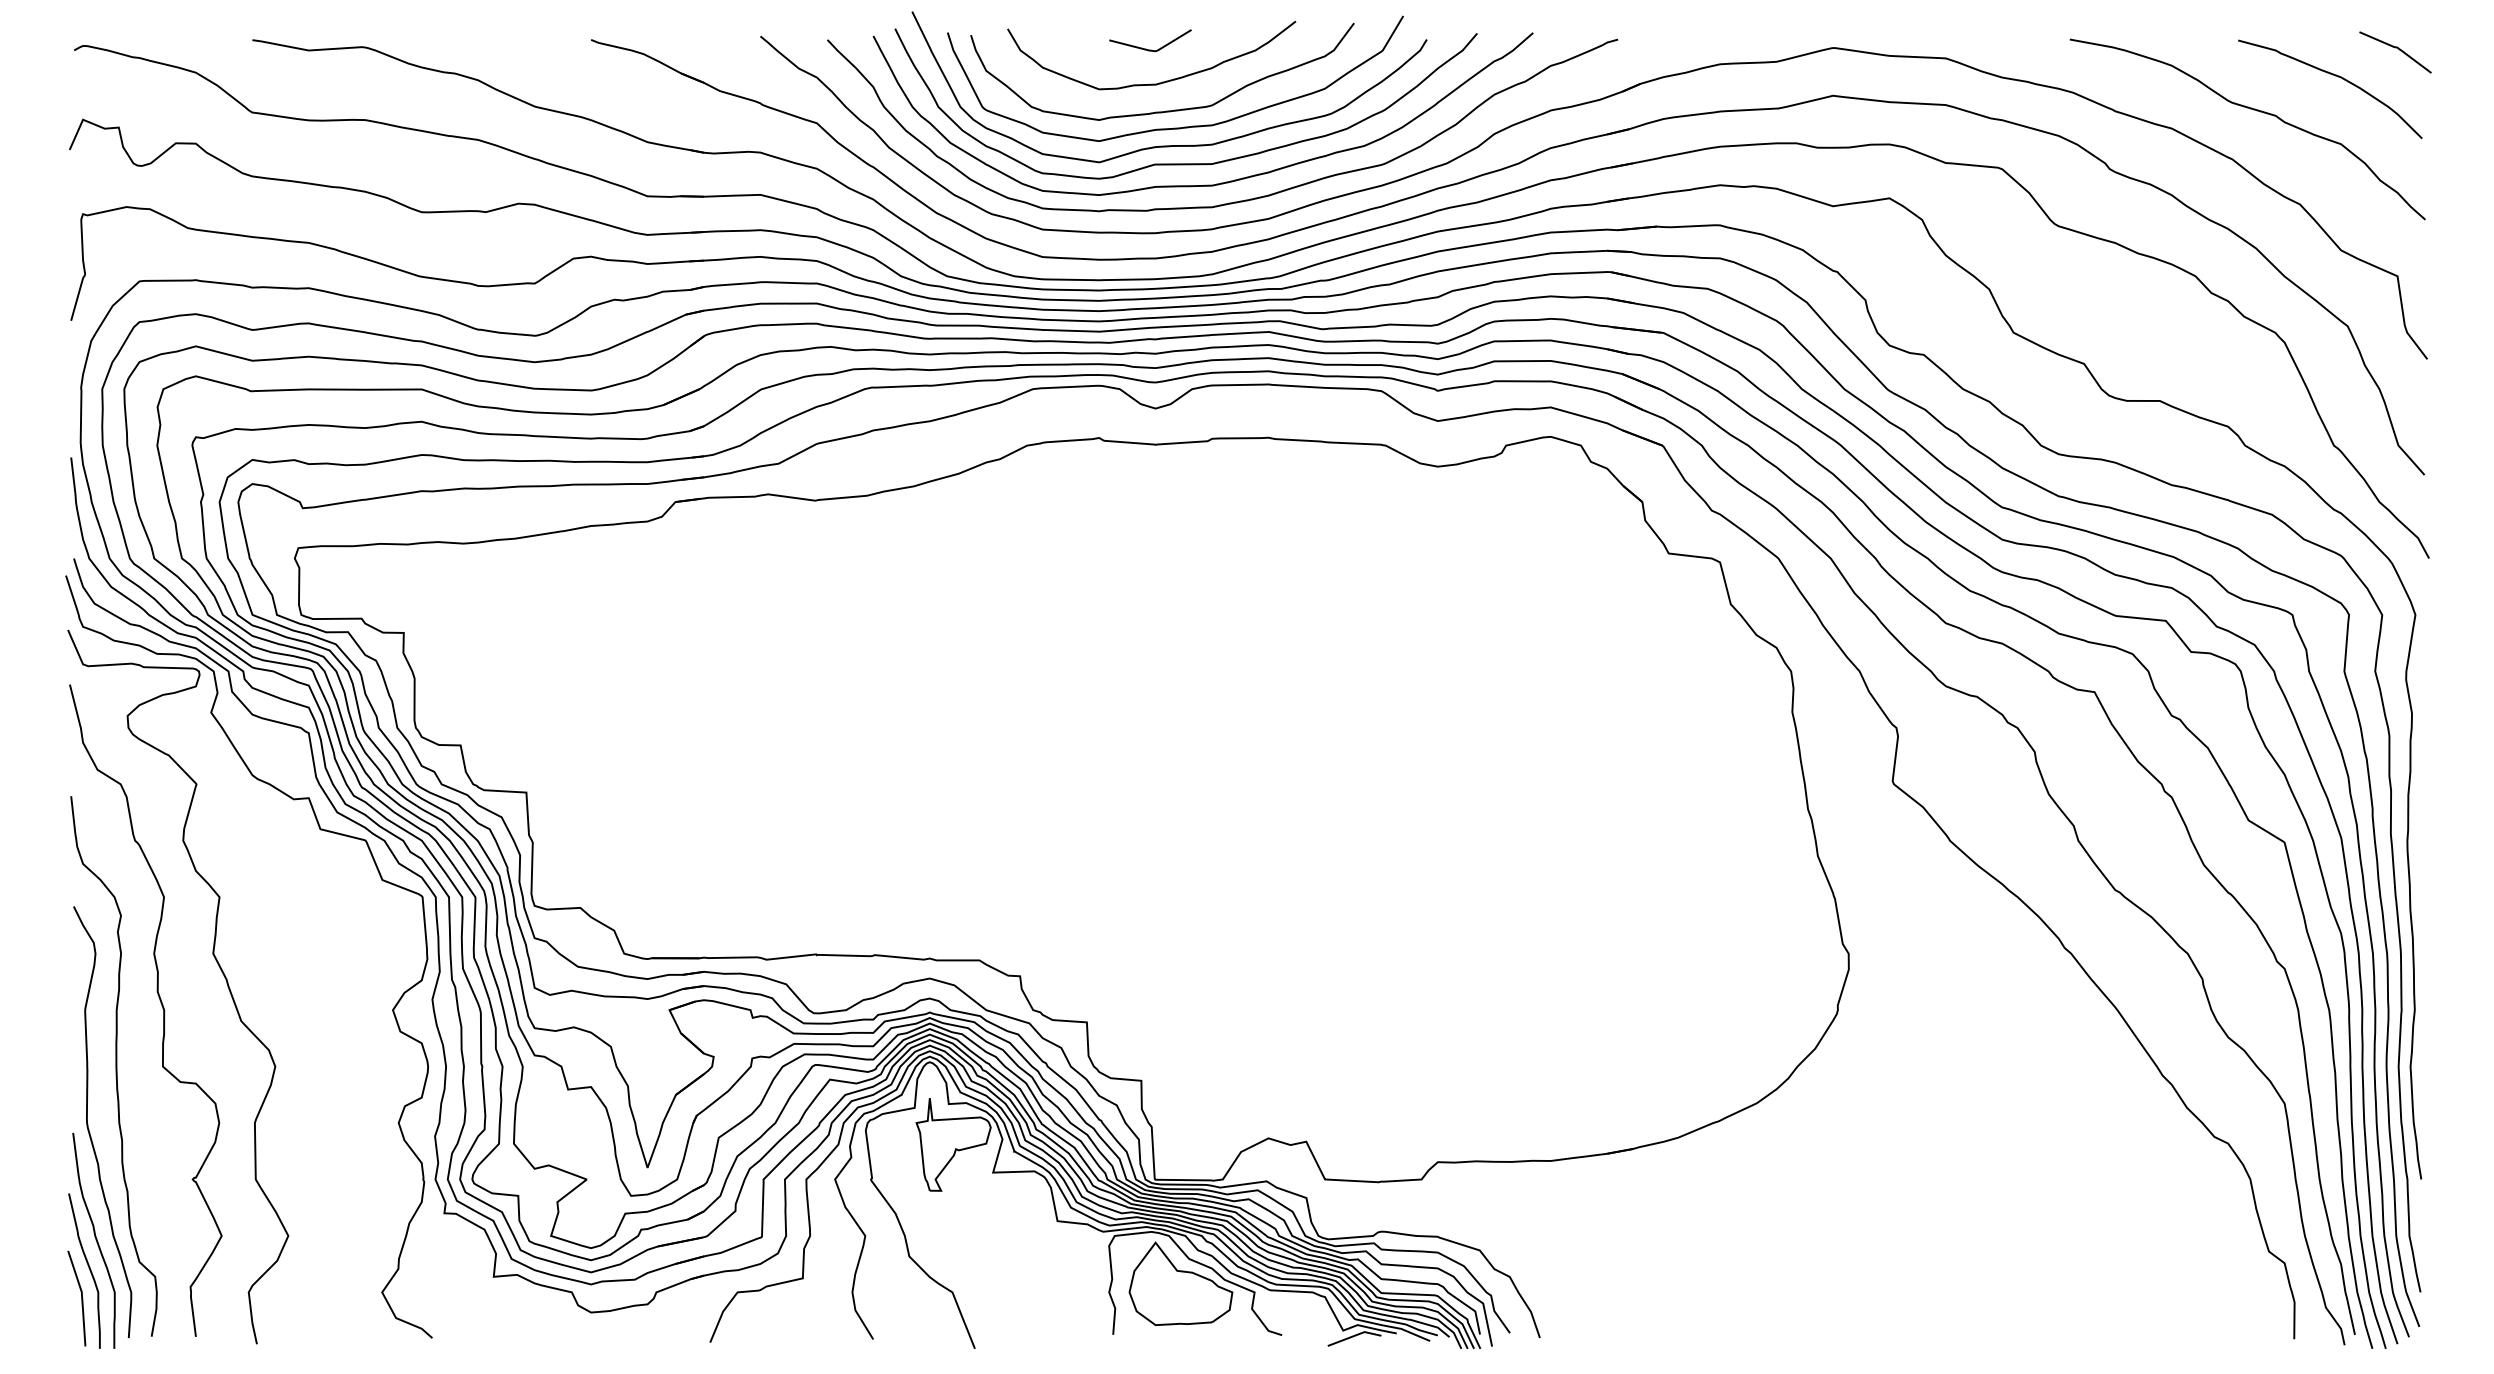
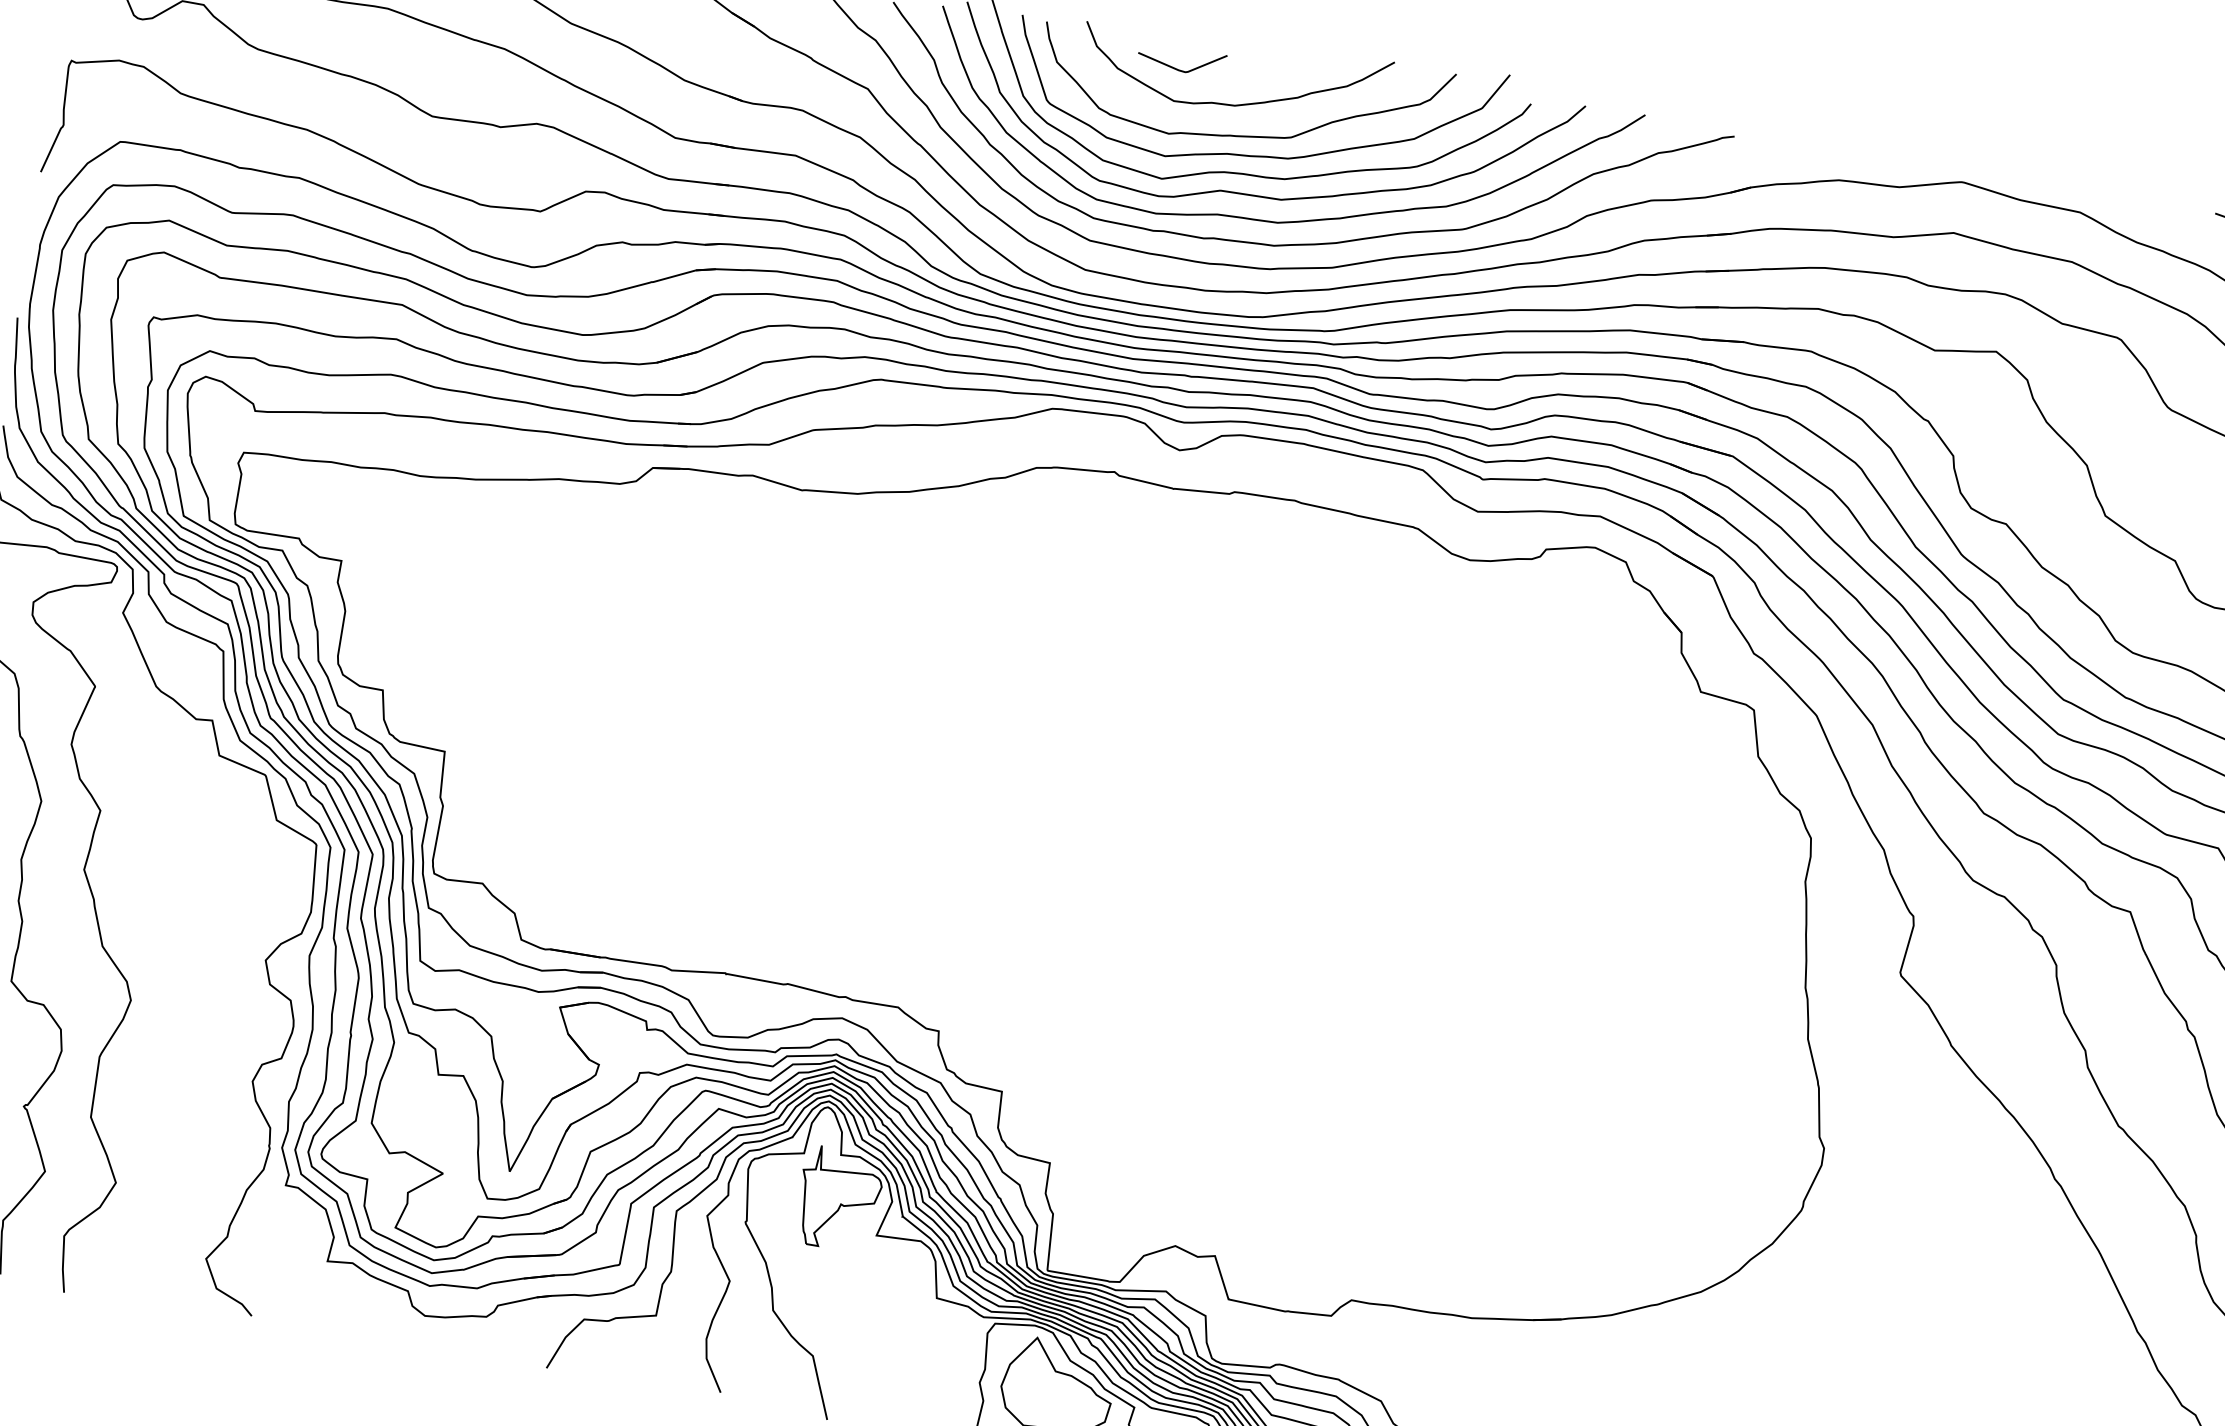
curve: (1146, 48) -> (1176, 67), moved

